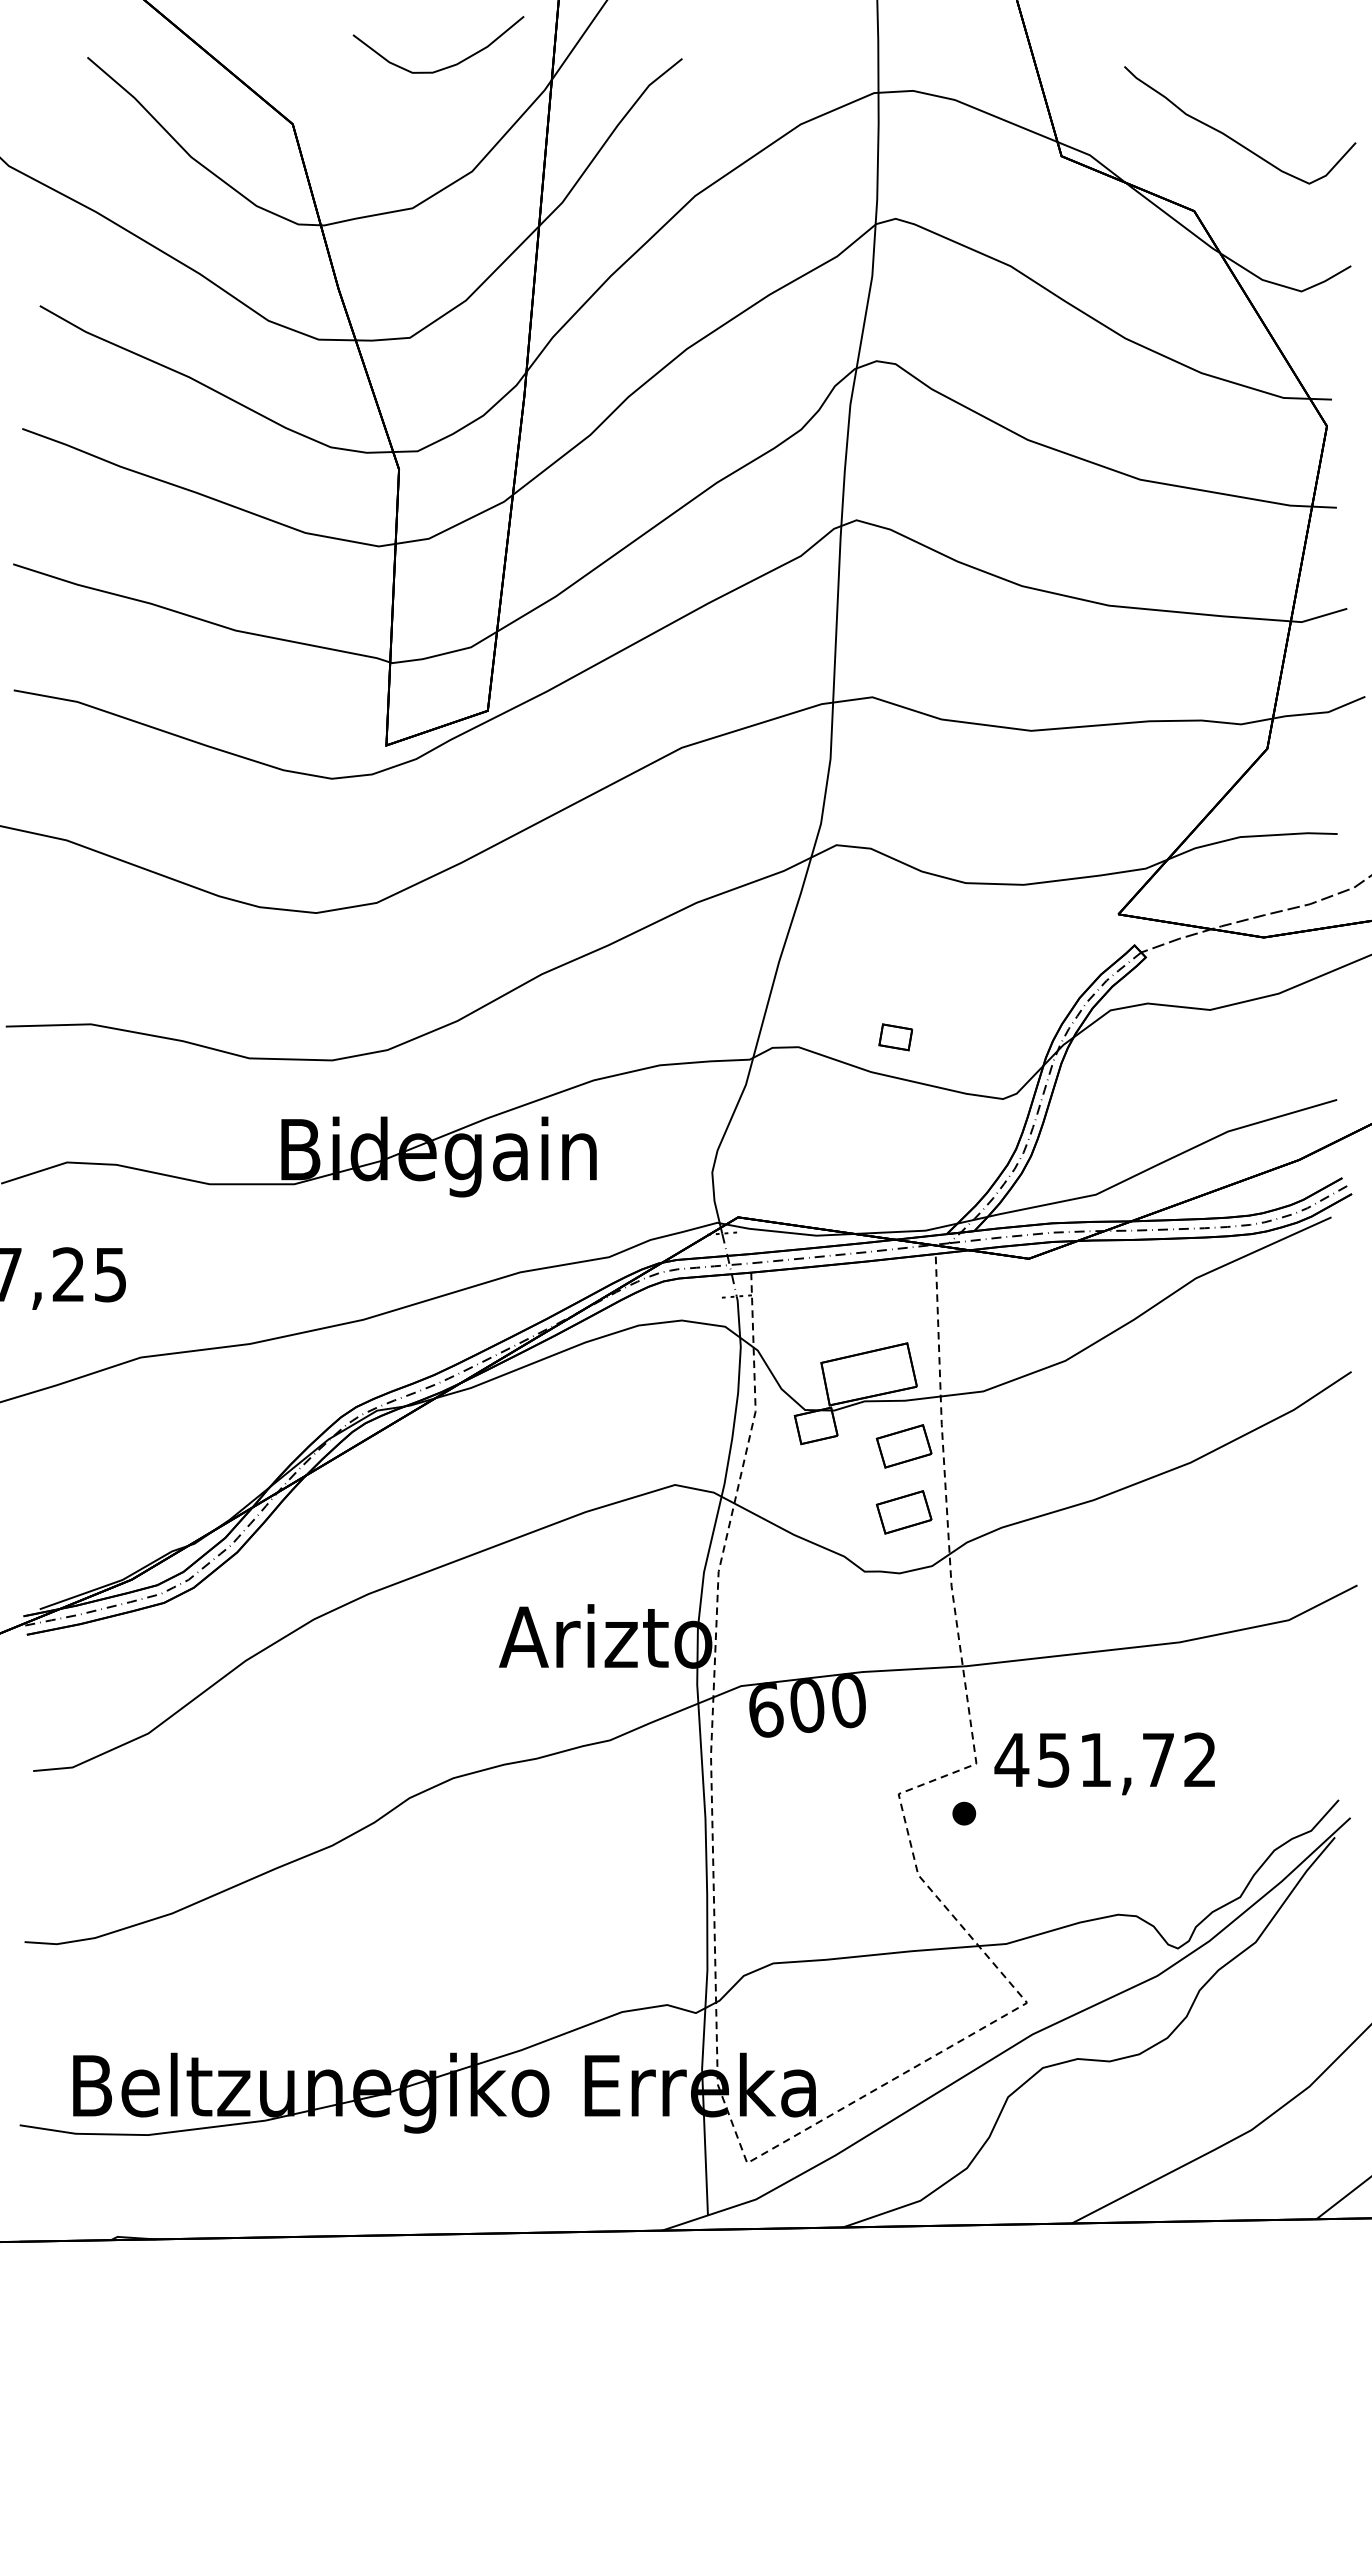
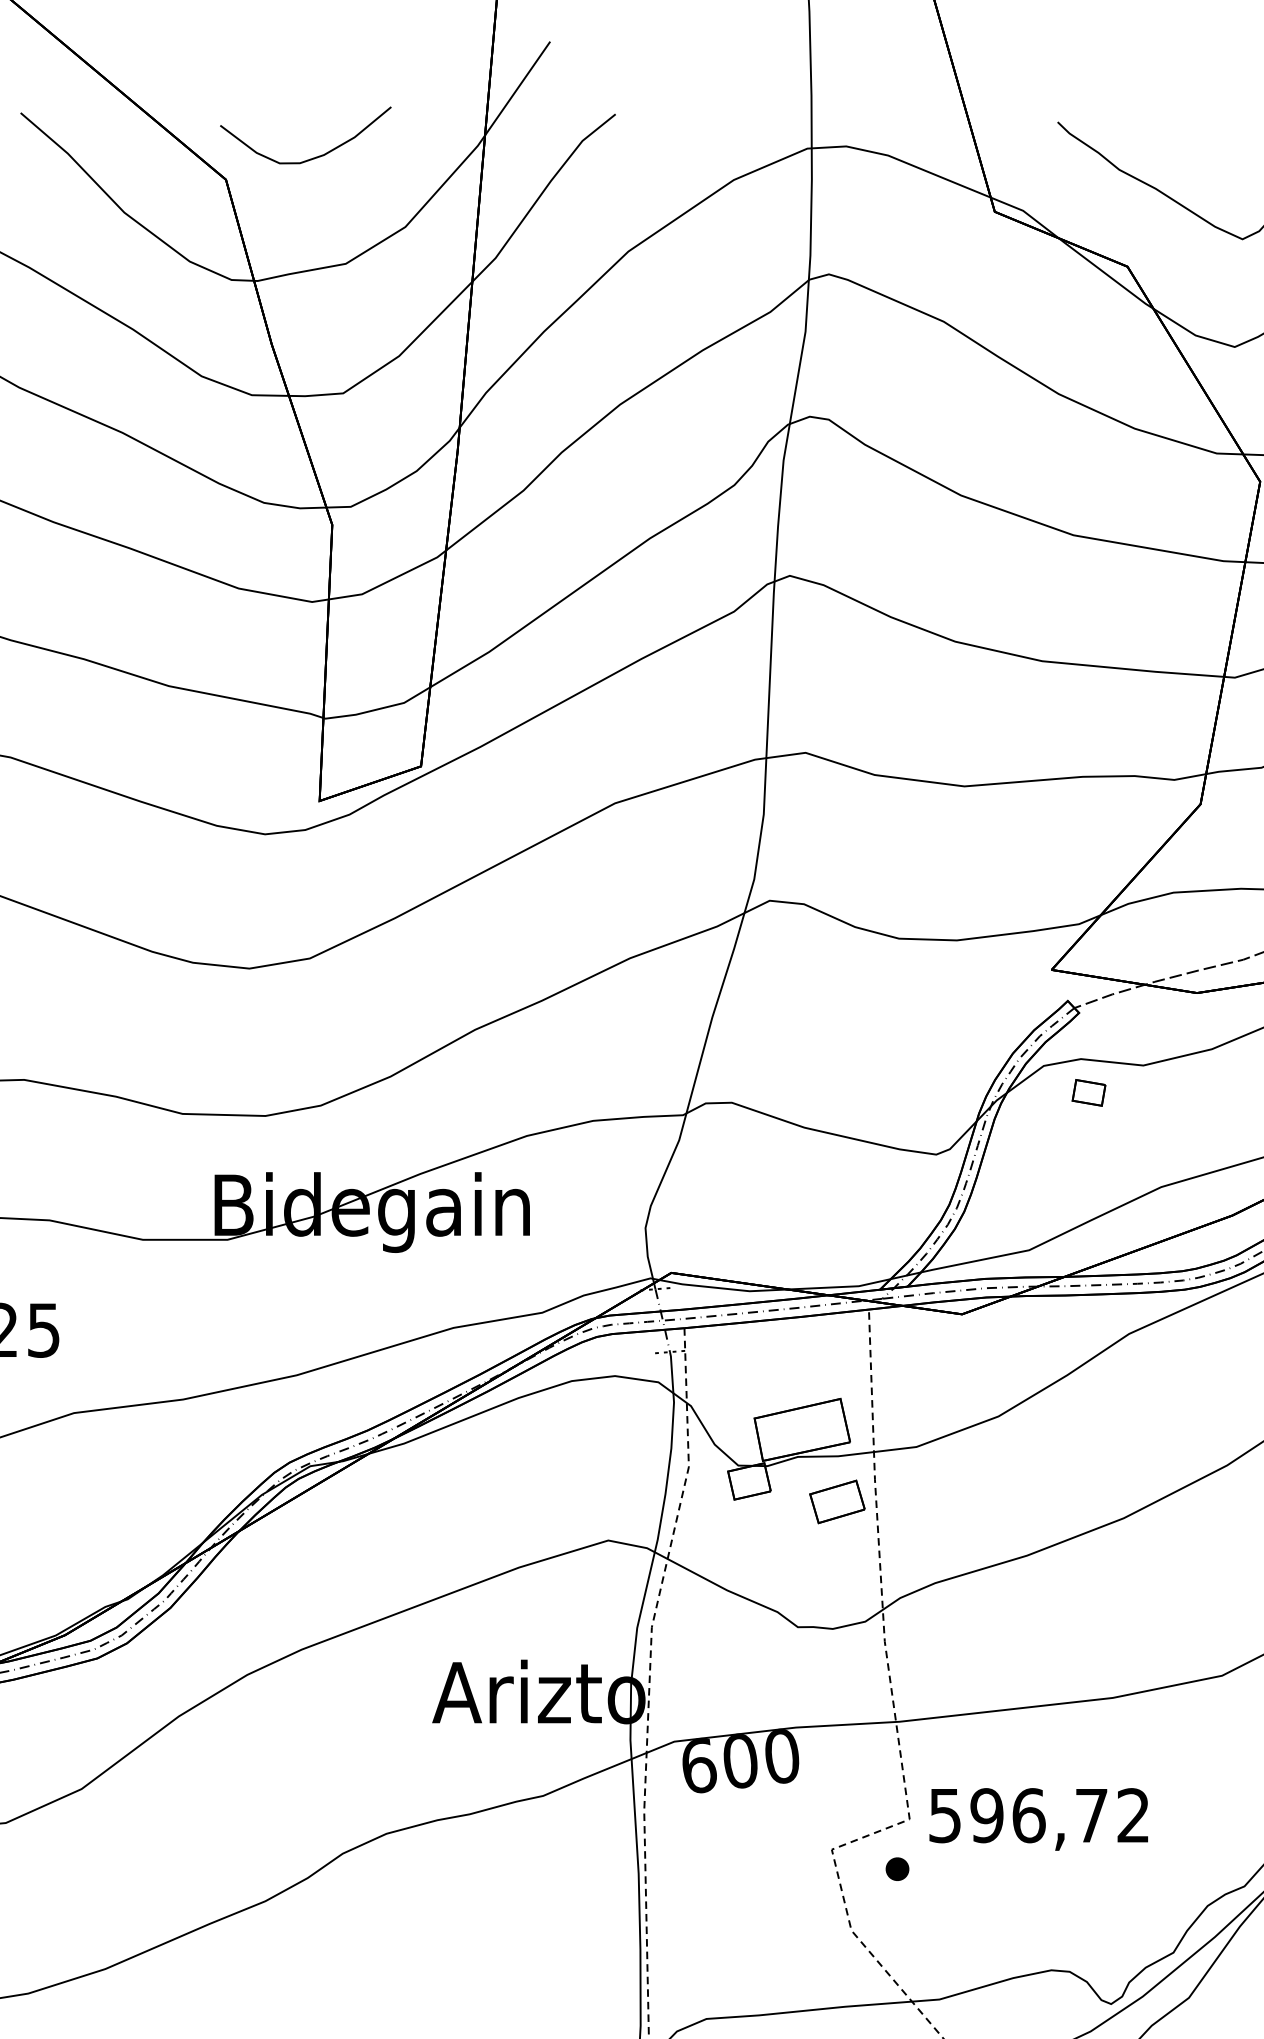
curve: (447, 66) -> (314, 157), moved
part: (895, 1037) -> (1088, 1093), moved
part: (903, 1512) -> (836, 1568), removed
text: (1053, 1759) -> (986, 1815), 451,72 -> 596,72

